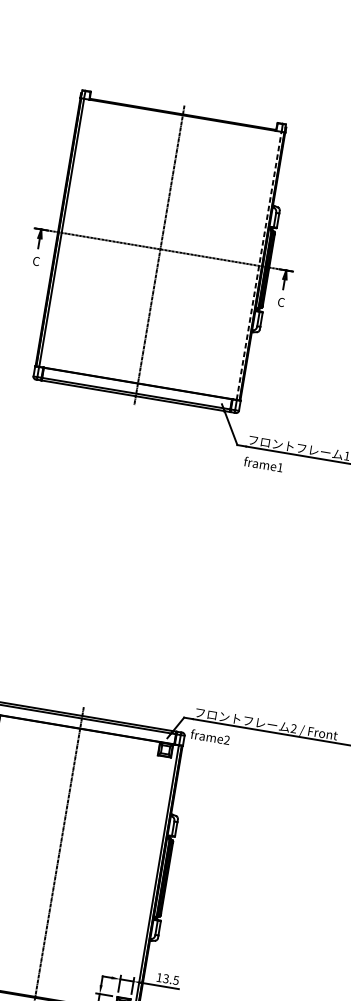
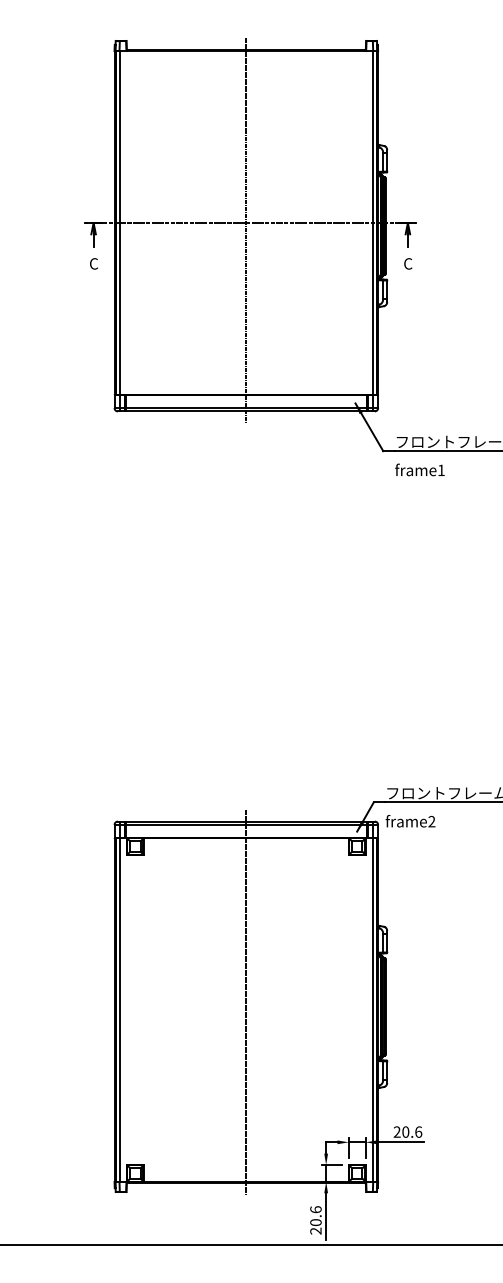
line: (258, 265) -> (372, 222), dashed -> solid
text: (167, 978) -> (407, 1131), 13.5 -> 20.6

